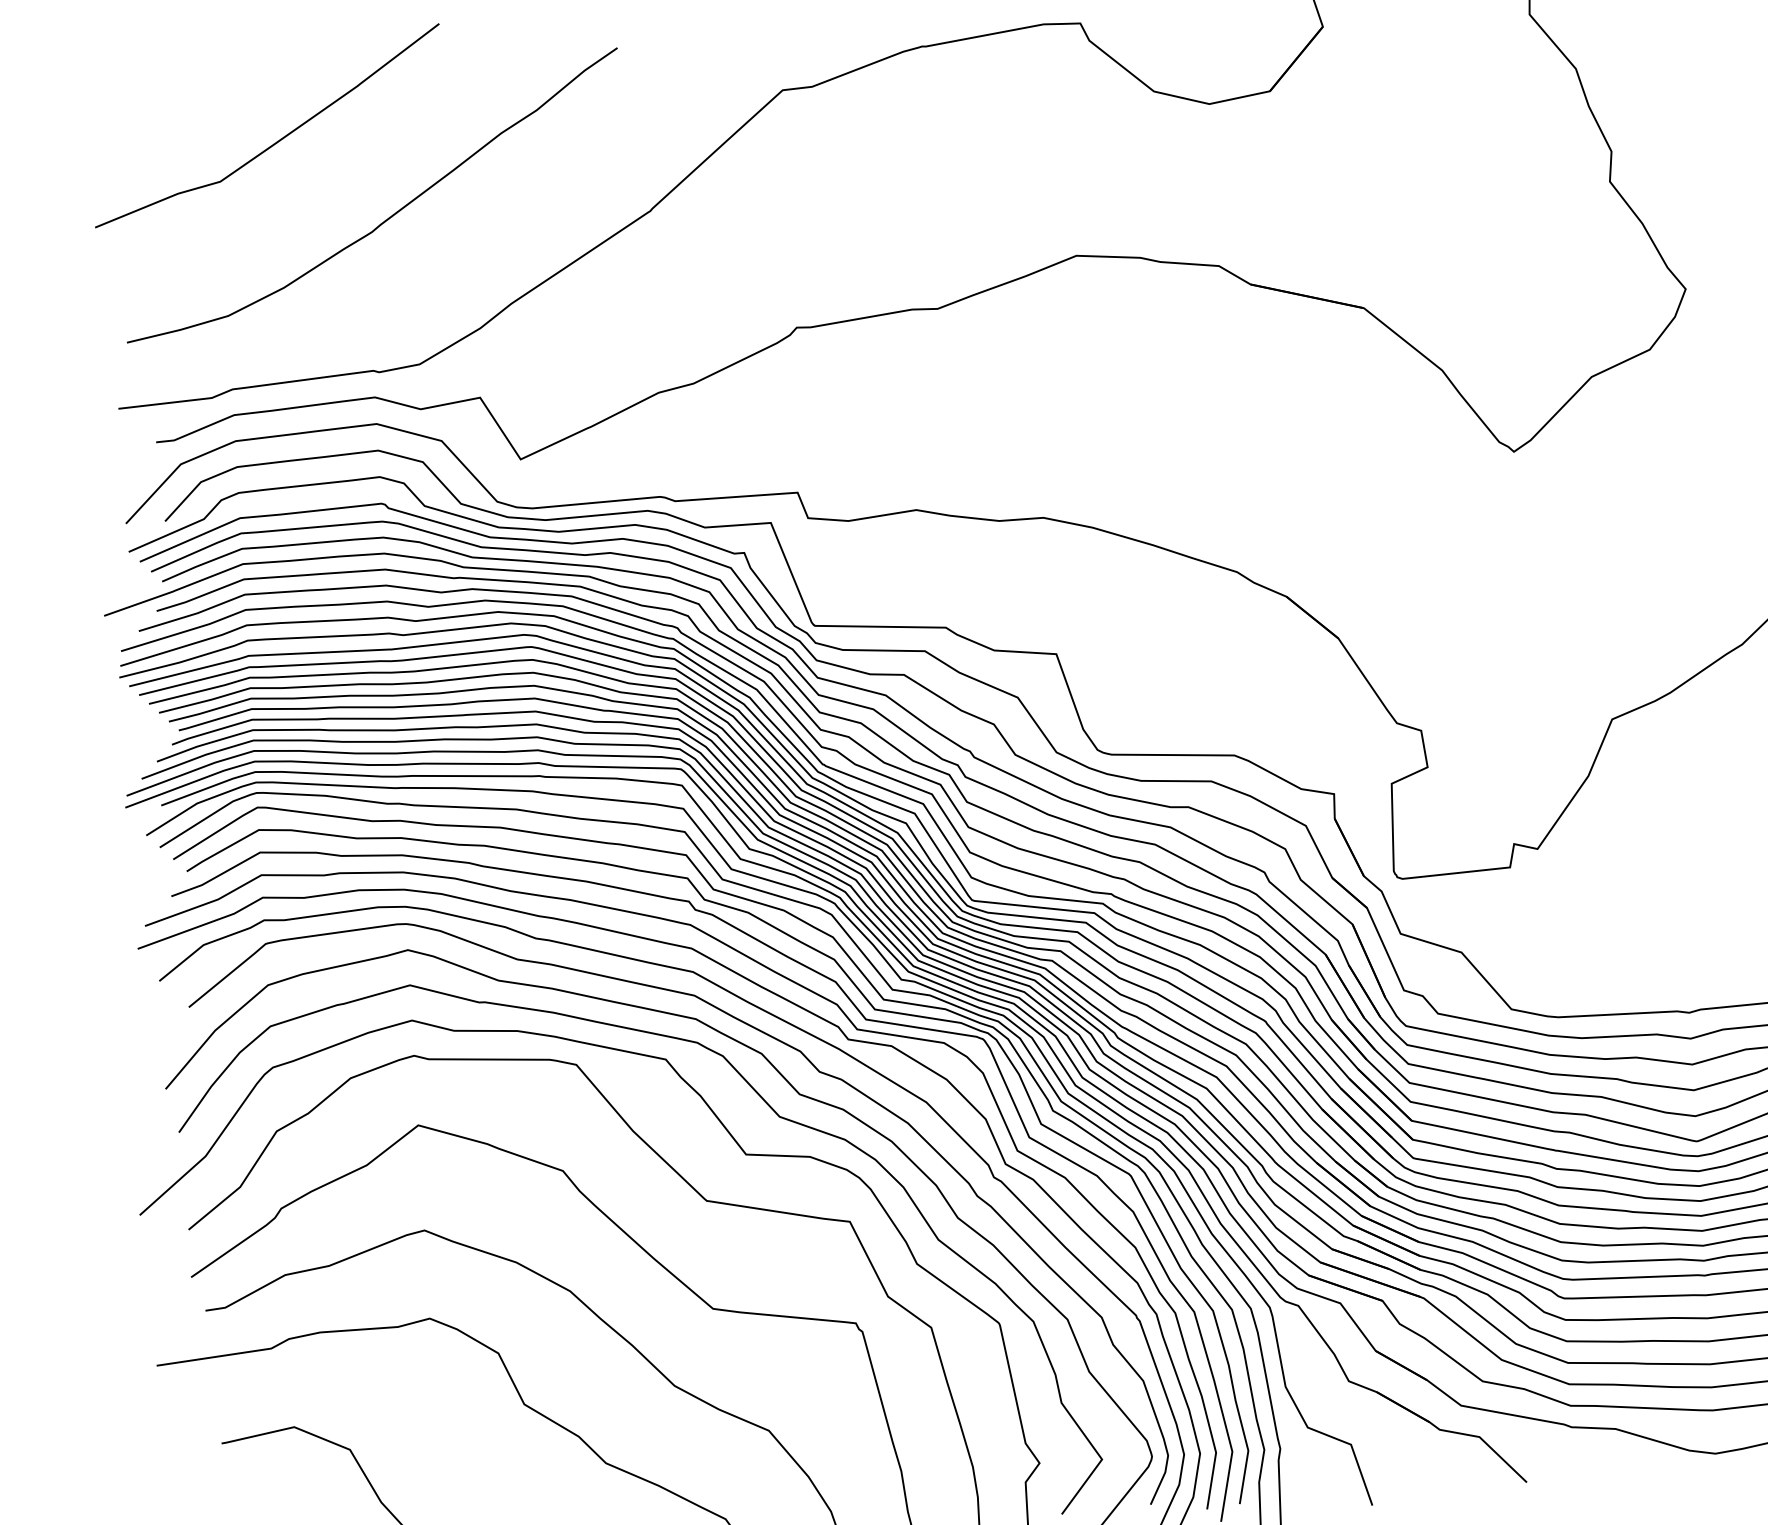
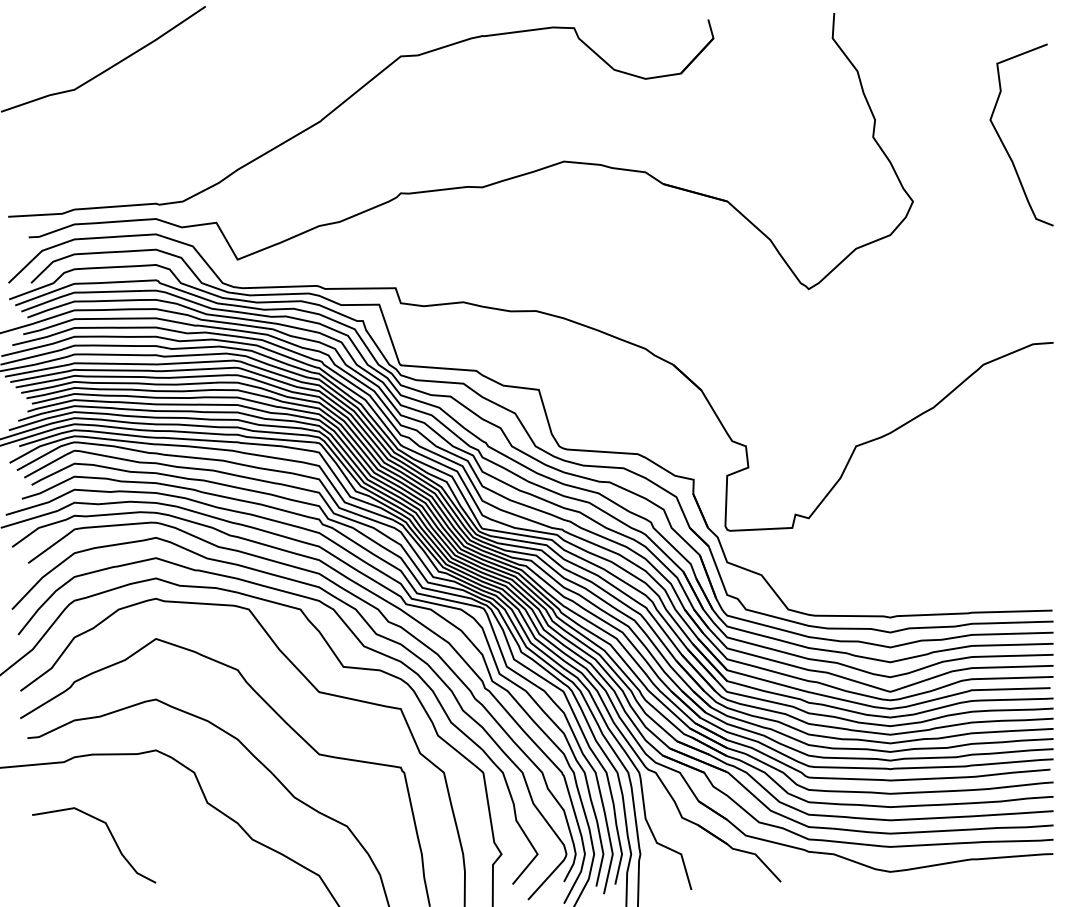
curve: (391, 214) -> (171, 114), removed

